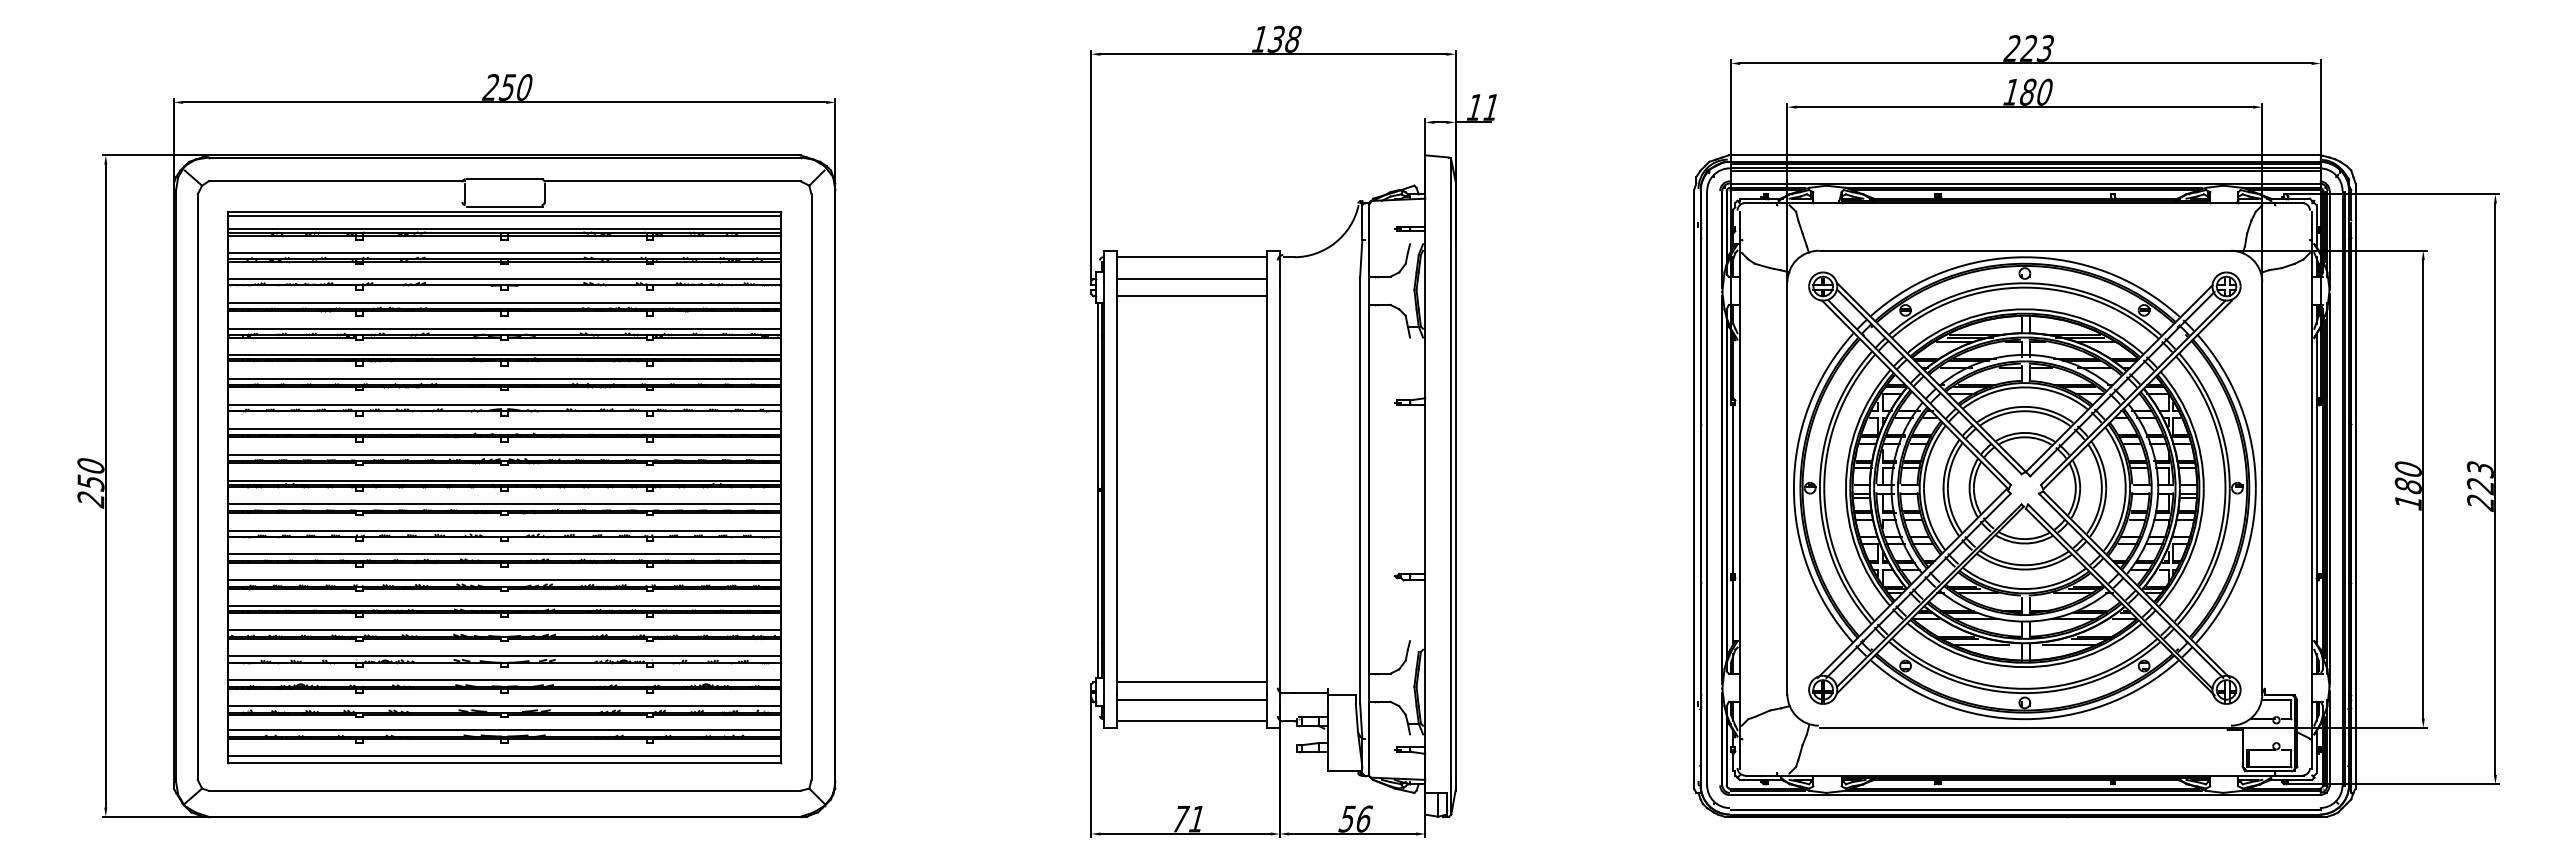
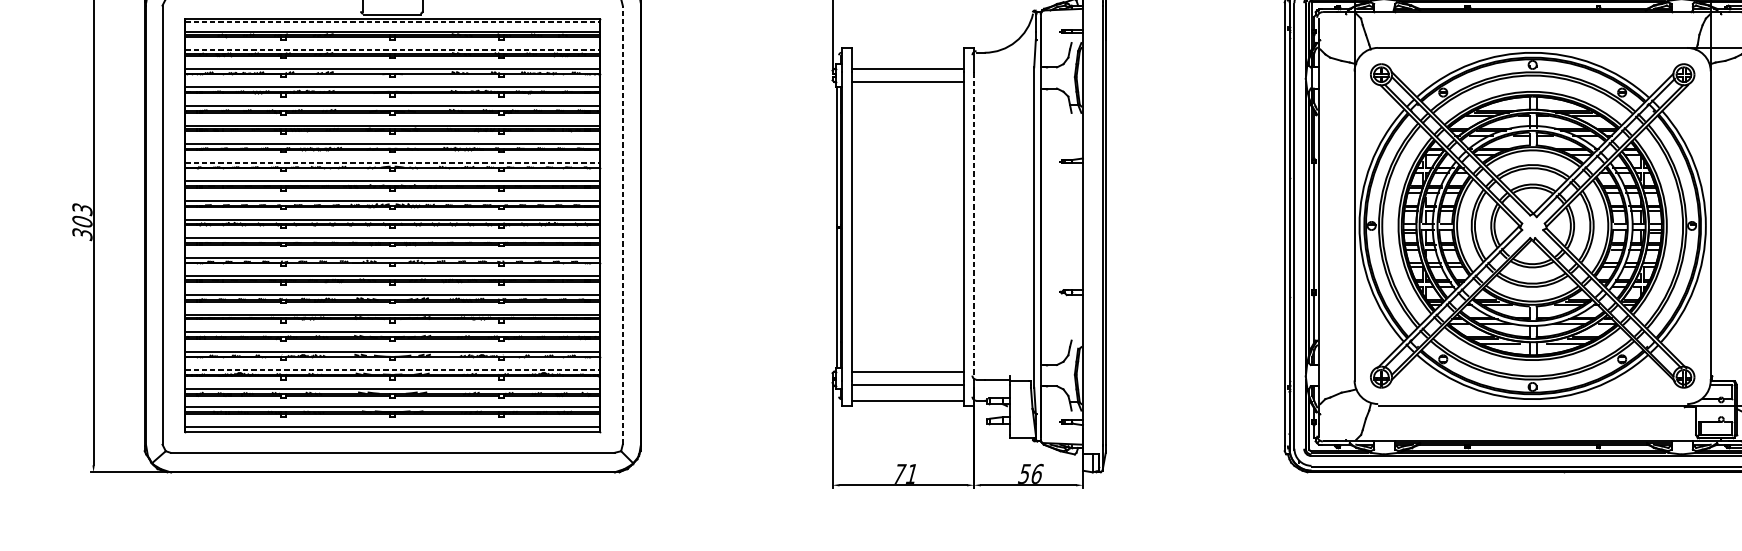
line: (504, 216) -> (392, 22), solid -> dashed
line: (504, 252) -> (392, 49), solid -> dashed
line: (1191, 257) -> (907, 52), removed
line: (504, 404) -> (392, 163), solid -> dashed
text: (90, 483) -> (82, 222), 250 -> 303
line: (811, 487) -> (622, 225), solid -> dashed
line: (1279, 489) -> (973, 226), solid -> dashed
line: (504, 680) -> (392, 370), solid -> dashed

